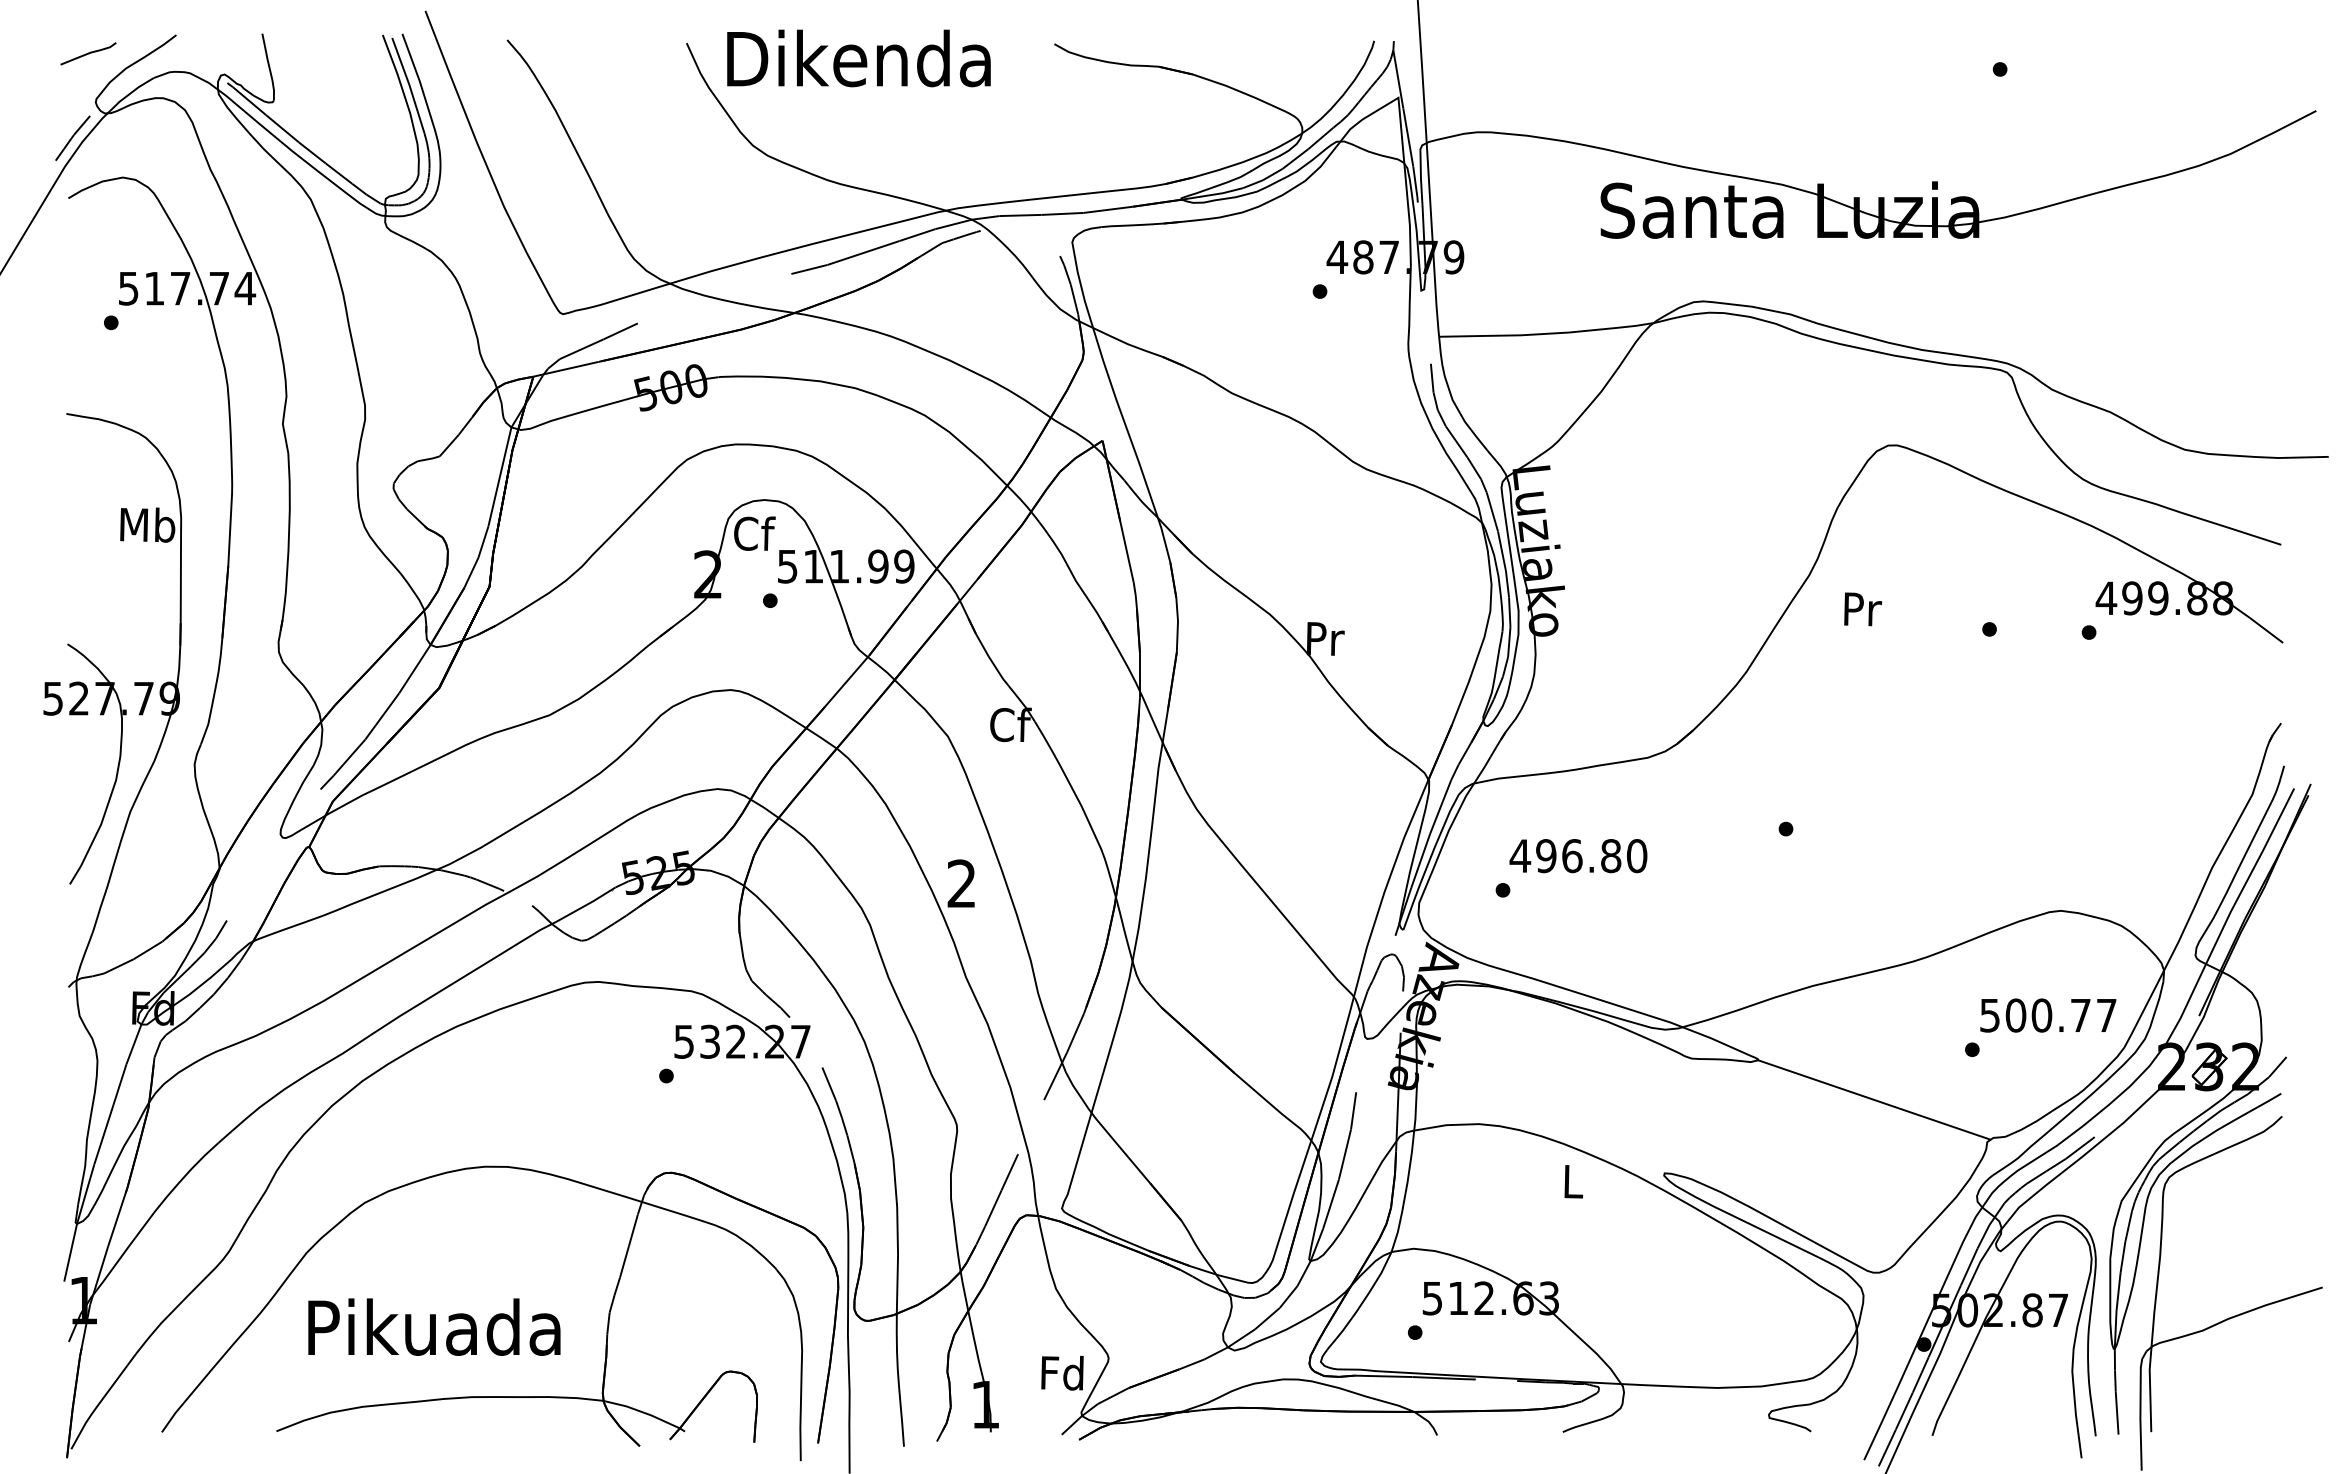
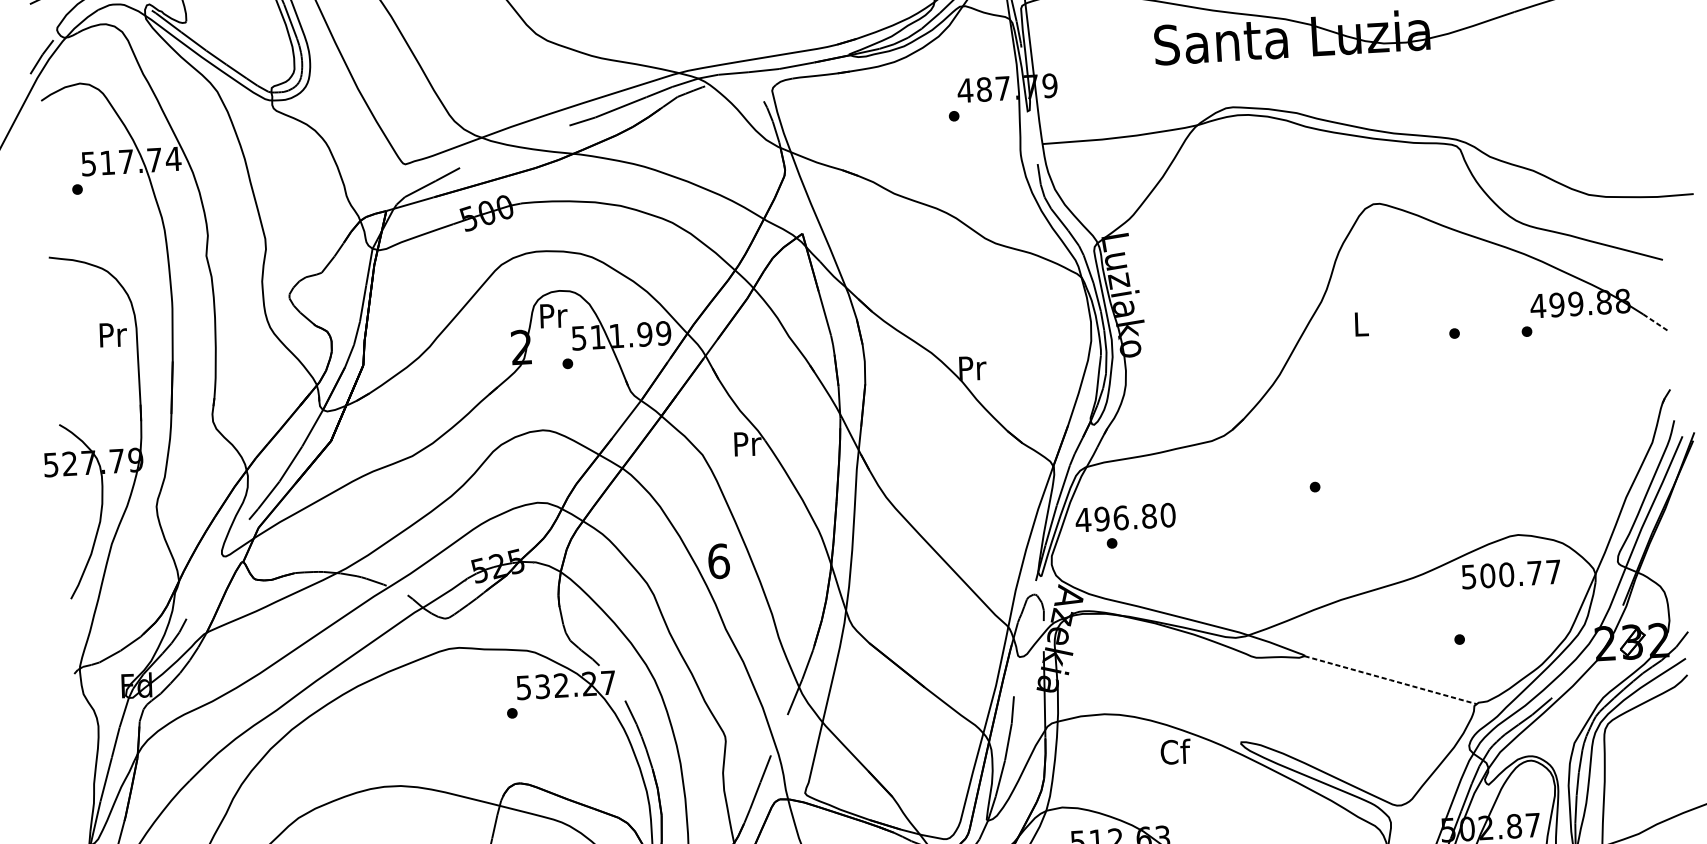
text: (147, 524) -> (112, 334), Mb -> Pr
text: (754, 533) -> (553, 315), Cf -> Pr
text: (1863, 609) -> (1362, 324), Pr -> L
line: (2266, 630) -> (1655, 322), solid -> dashed
text: (1010, 724) -> (747, 443), Cf -> Pr
text: (1578, 856) -> (1125, 518), moved
text: (961, 883) -> (718, 561), 2 -> 6
text: (2048, 1015) -> (1511, 574), moved
line: (1874, 1100) -> (1390, 680), solid -> dashed
text: (1573, 1181) -> (1175, 751), L -> Cf

